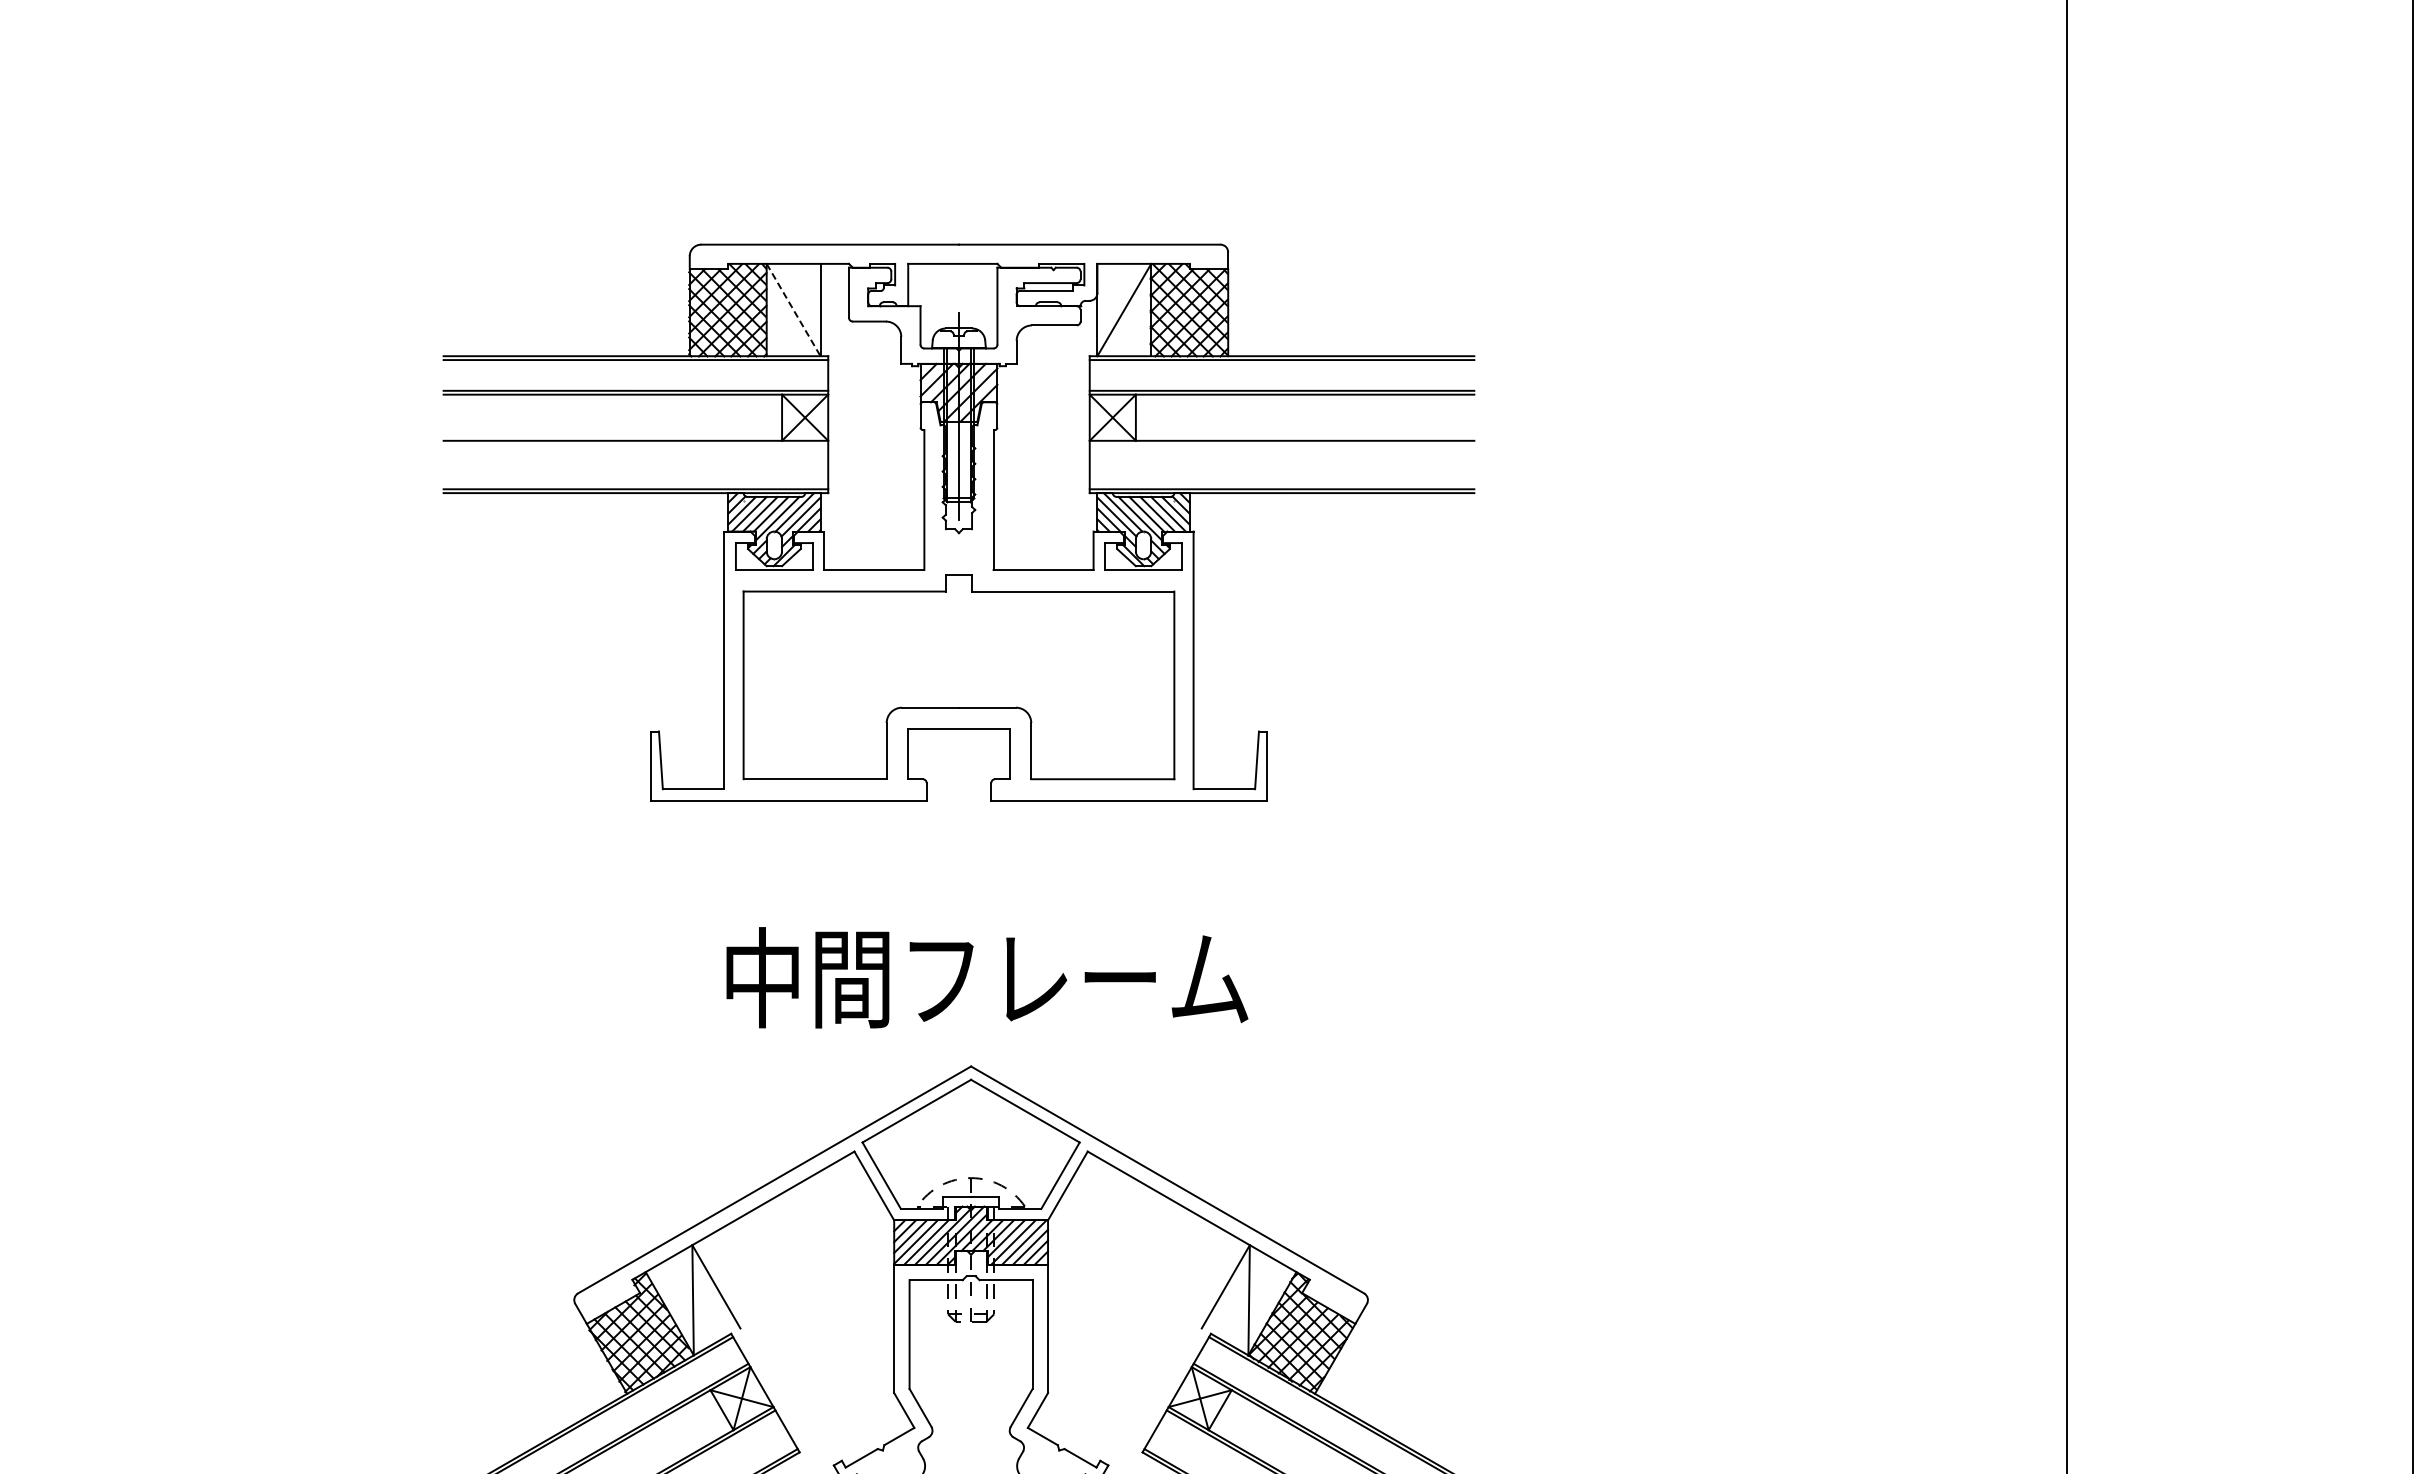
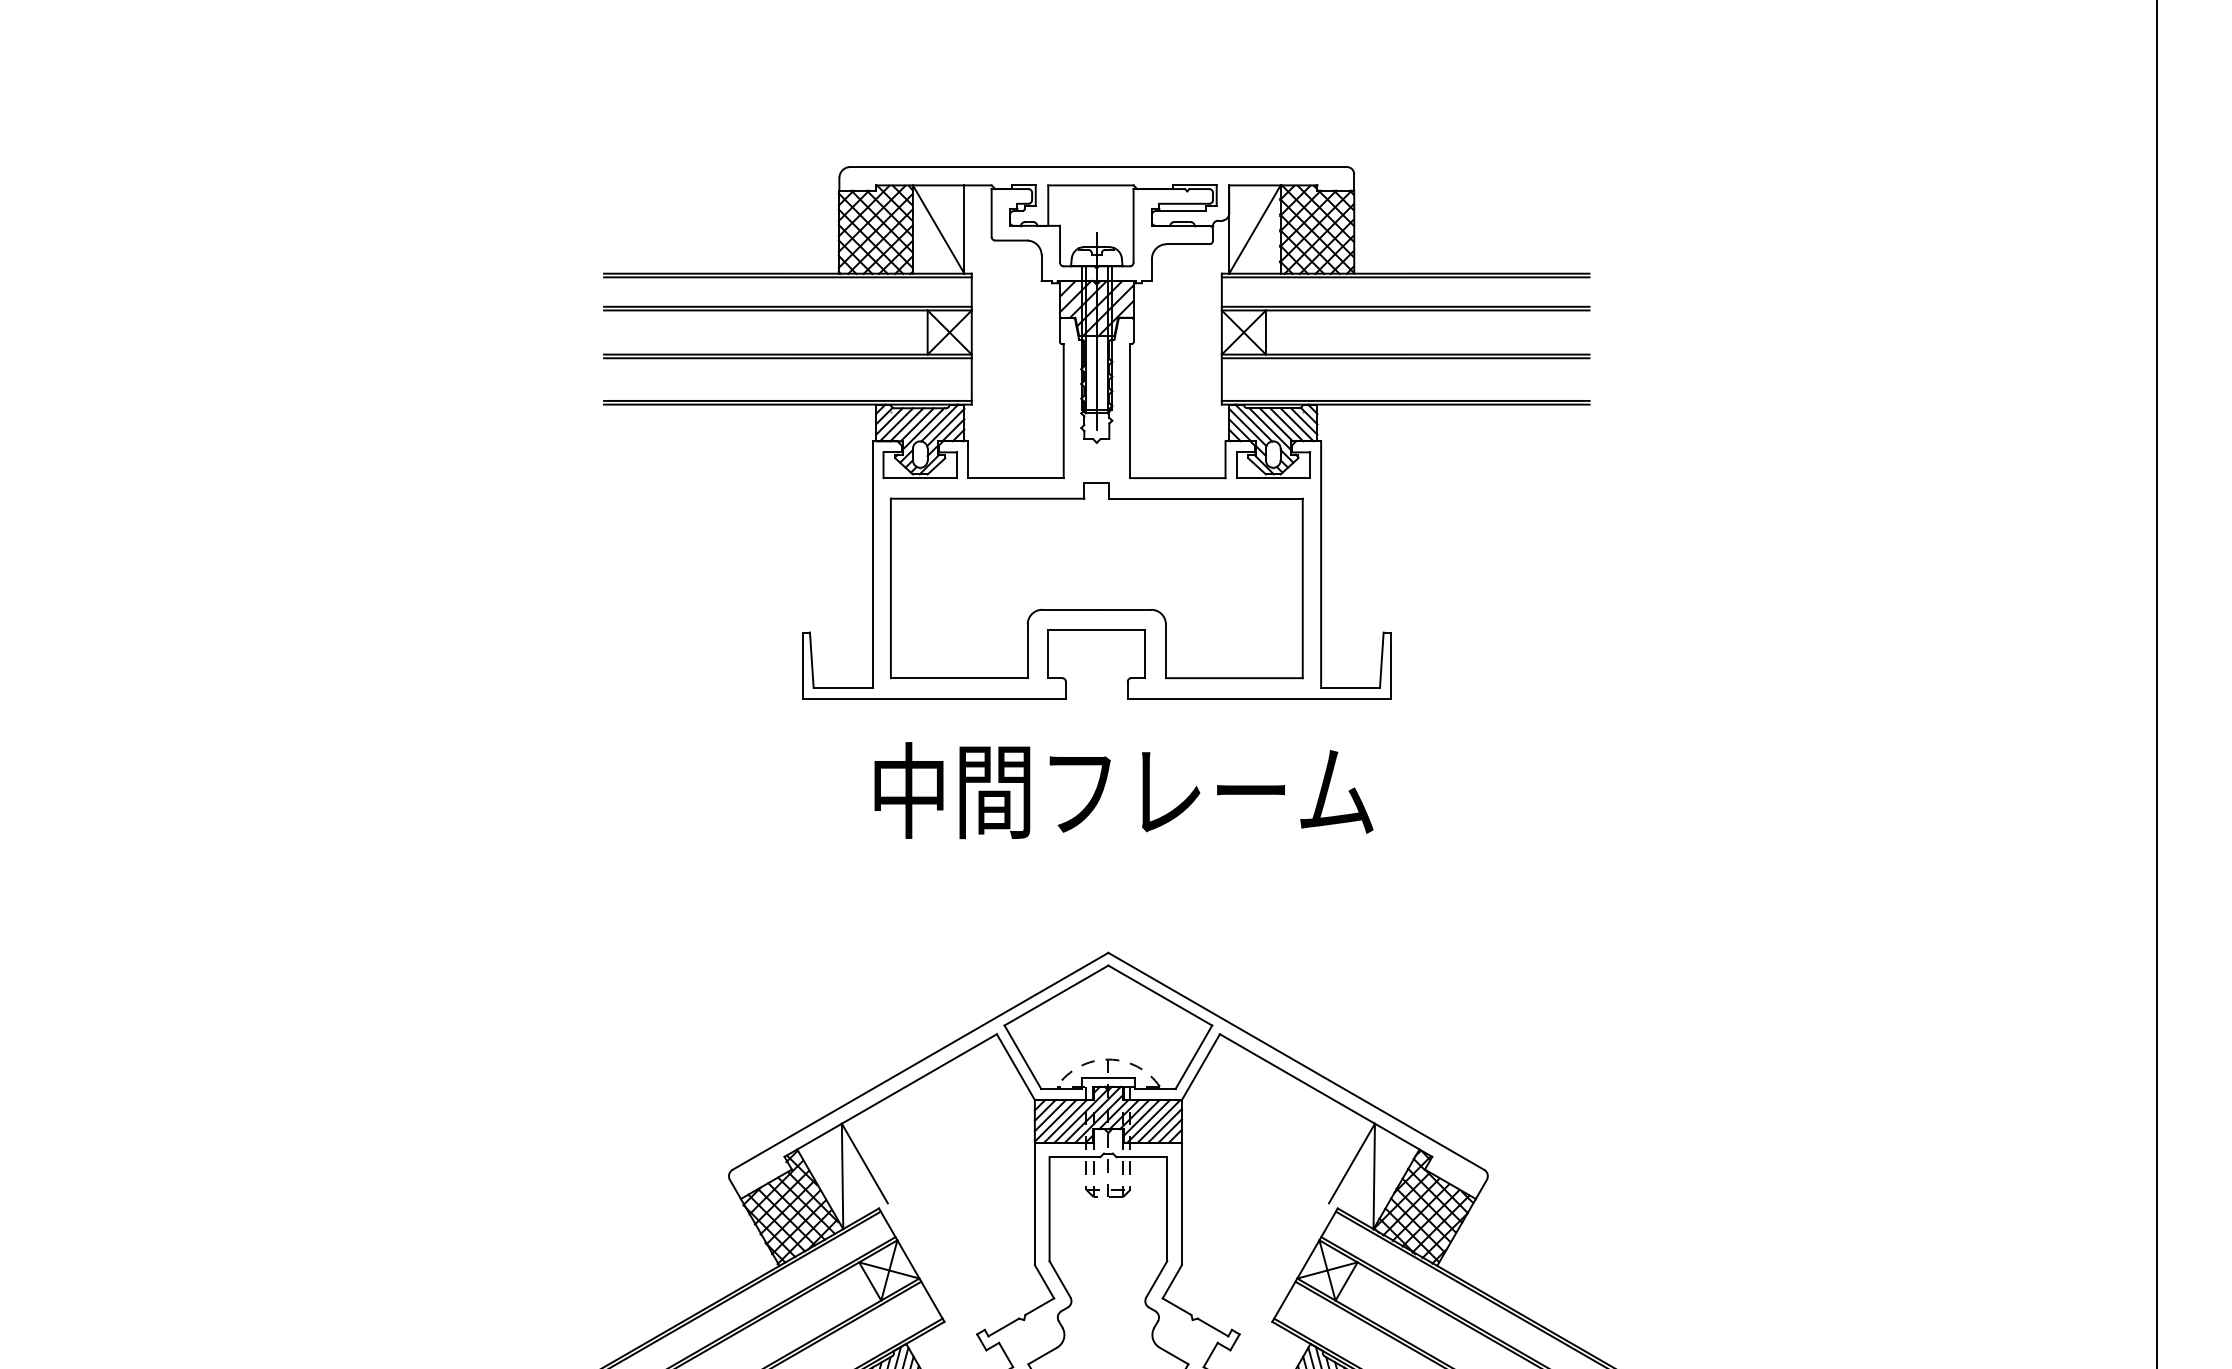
line: (793, 310) -> (938, 229), dashed -> solid
line: (635, 444) -> (787, 358), added
line: (1281, 444) -> (1405, 358), added
text: (987, 977) -> (1124, 790), moved

